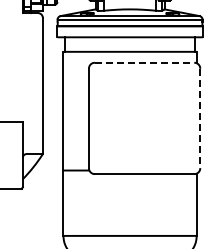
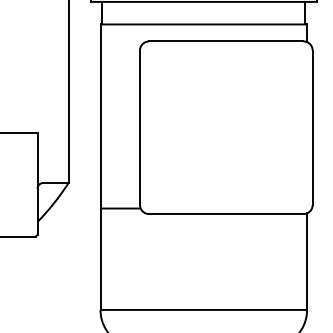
line: (144, 62) -> (226, 40), dashed -> solid
line: (200, 118) -> (313, 127), dashed -> solid

